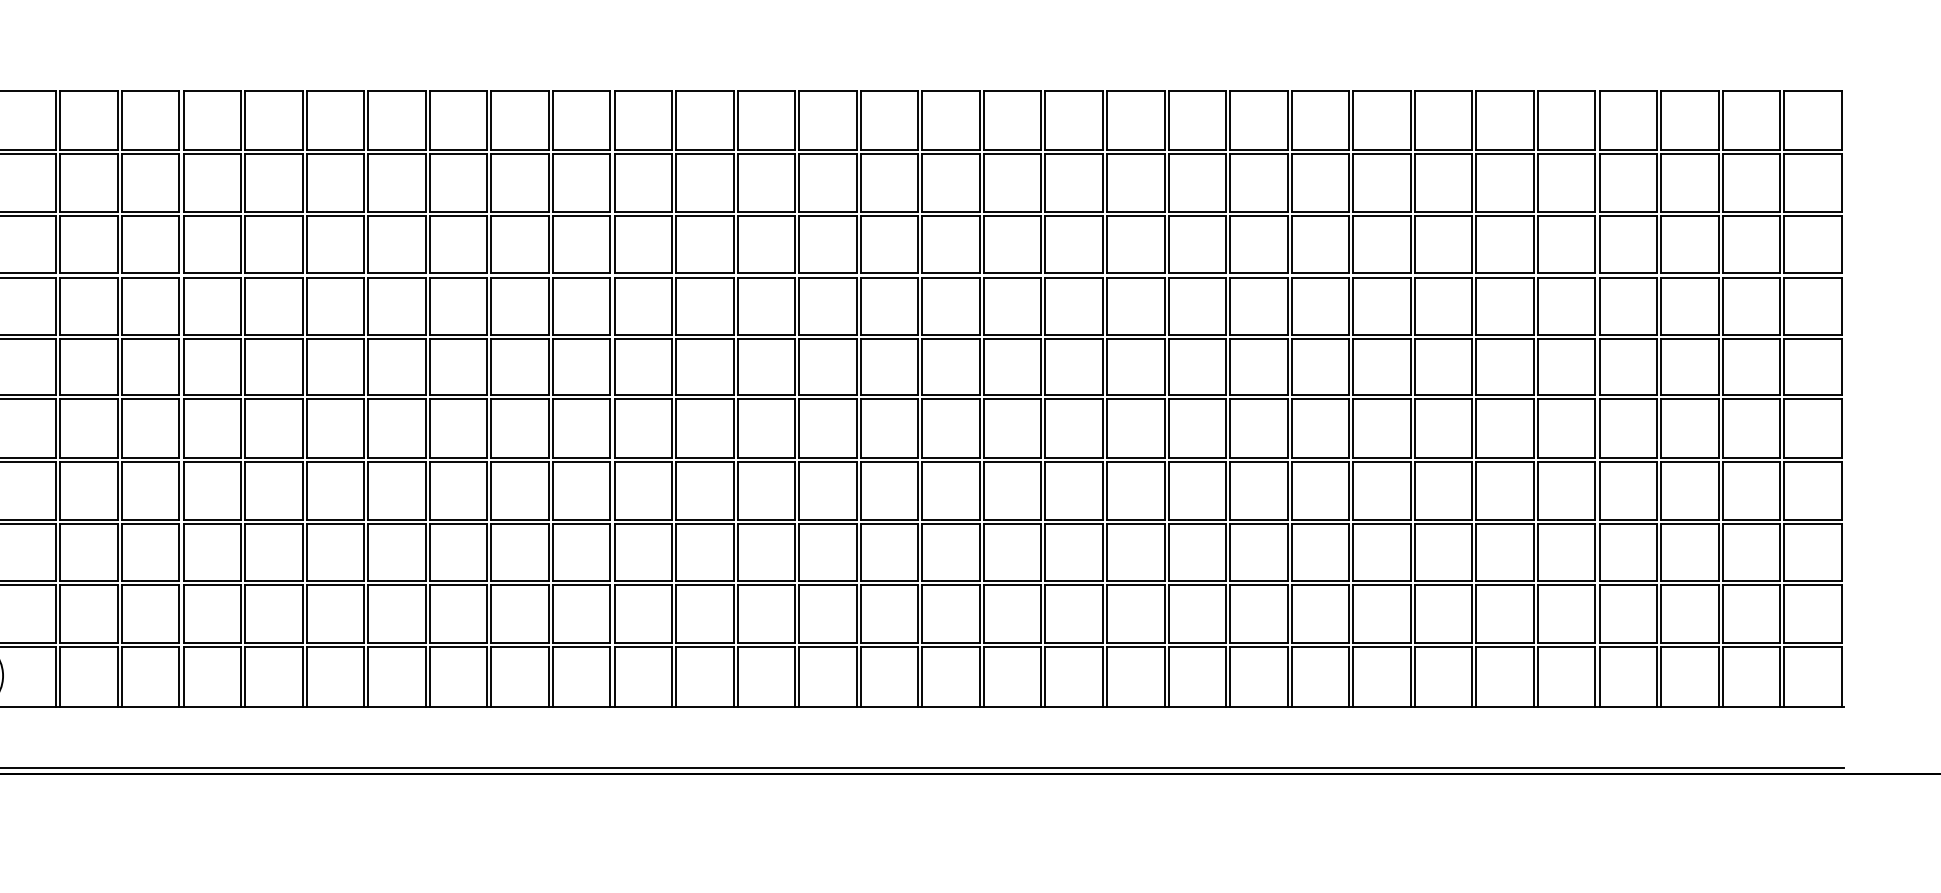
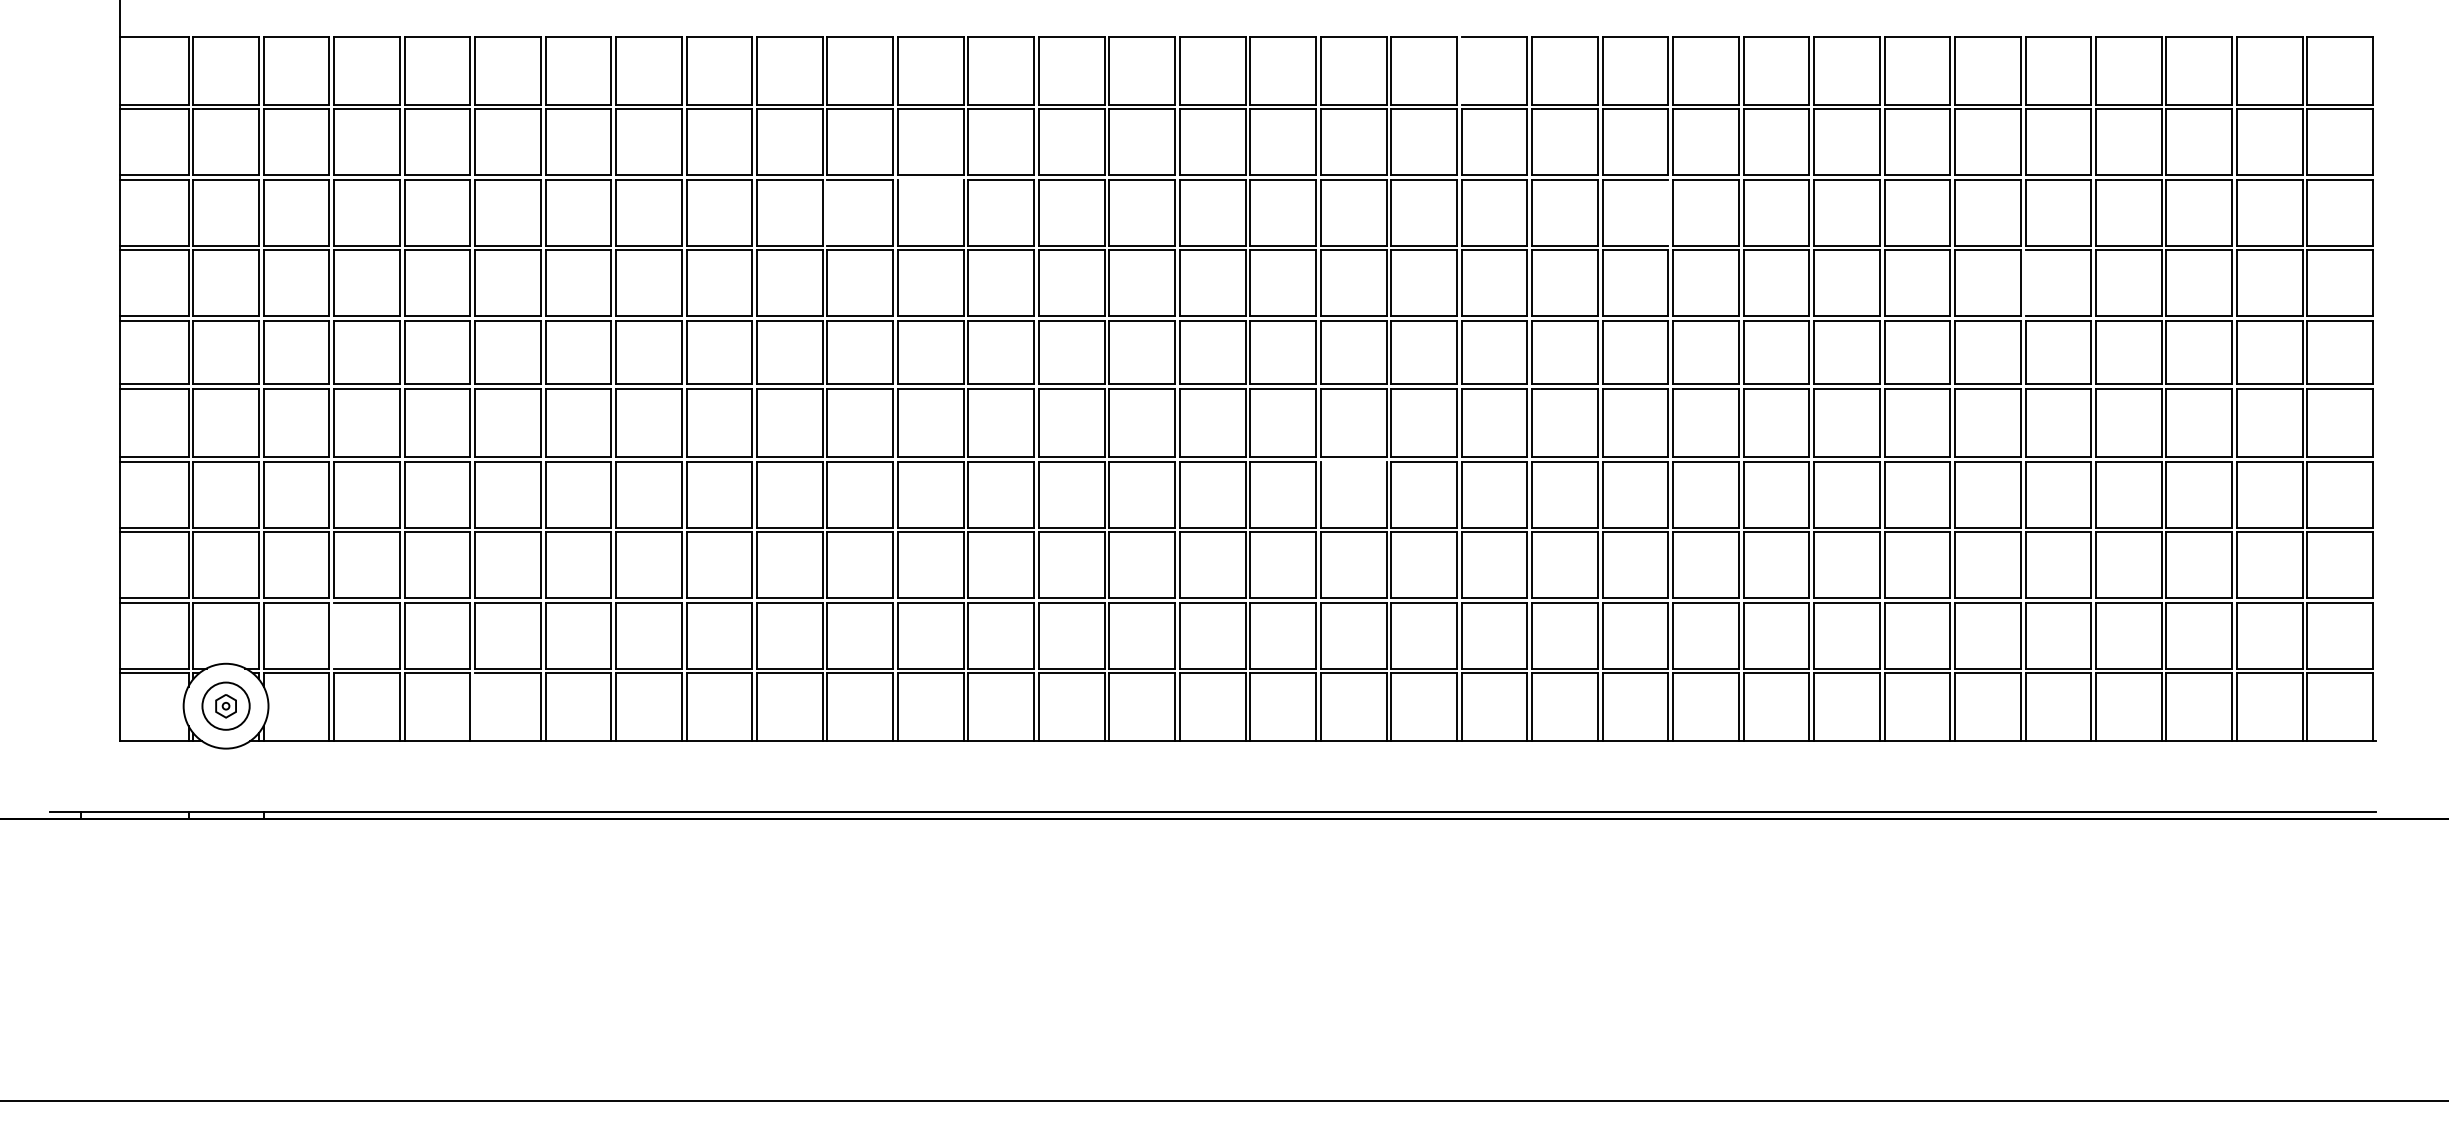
line: (1045, 120) -> (1461, 70), removed
line: (581, 215) -> (930, 179), removed
line: (491, 244) -> (827, 212), removed
line: (1226, 244) -> (1668, 212), removed
line: (1538, 306) -> (2025, 283), removed
line: (950, 462) -> (1353, 461), removed
line: (60, 614) -> (334, 635), removed
line: (183, 676) -> (475, 707), removed

